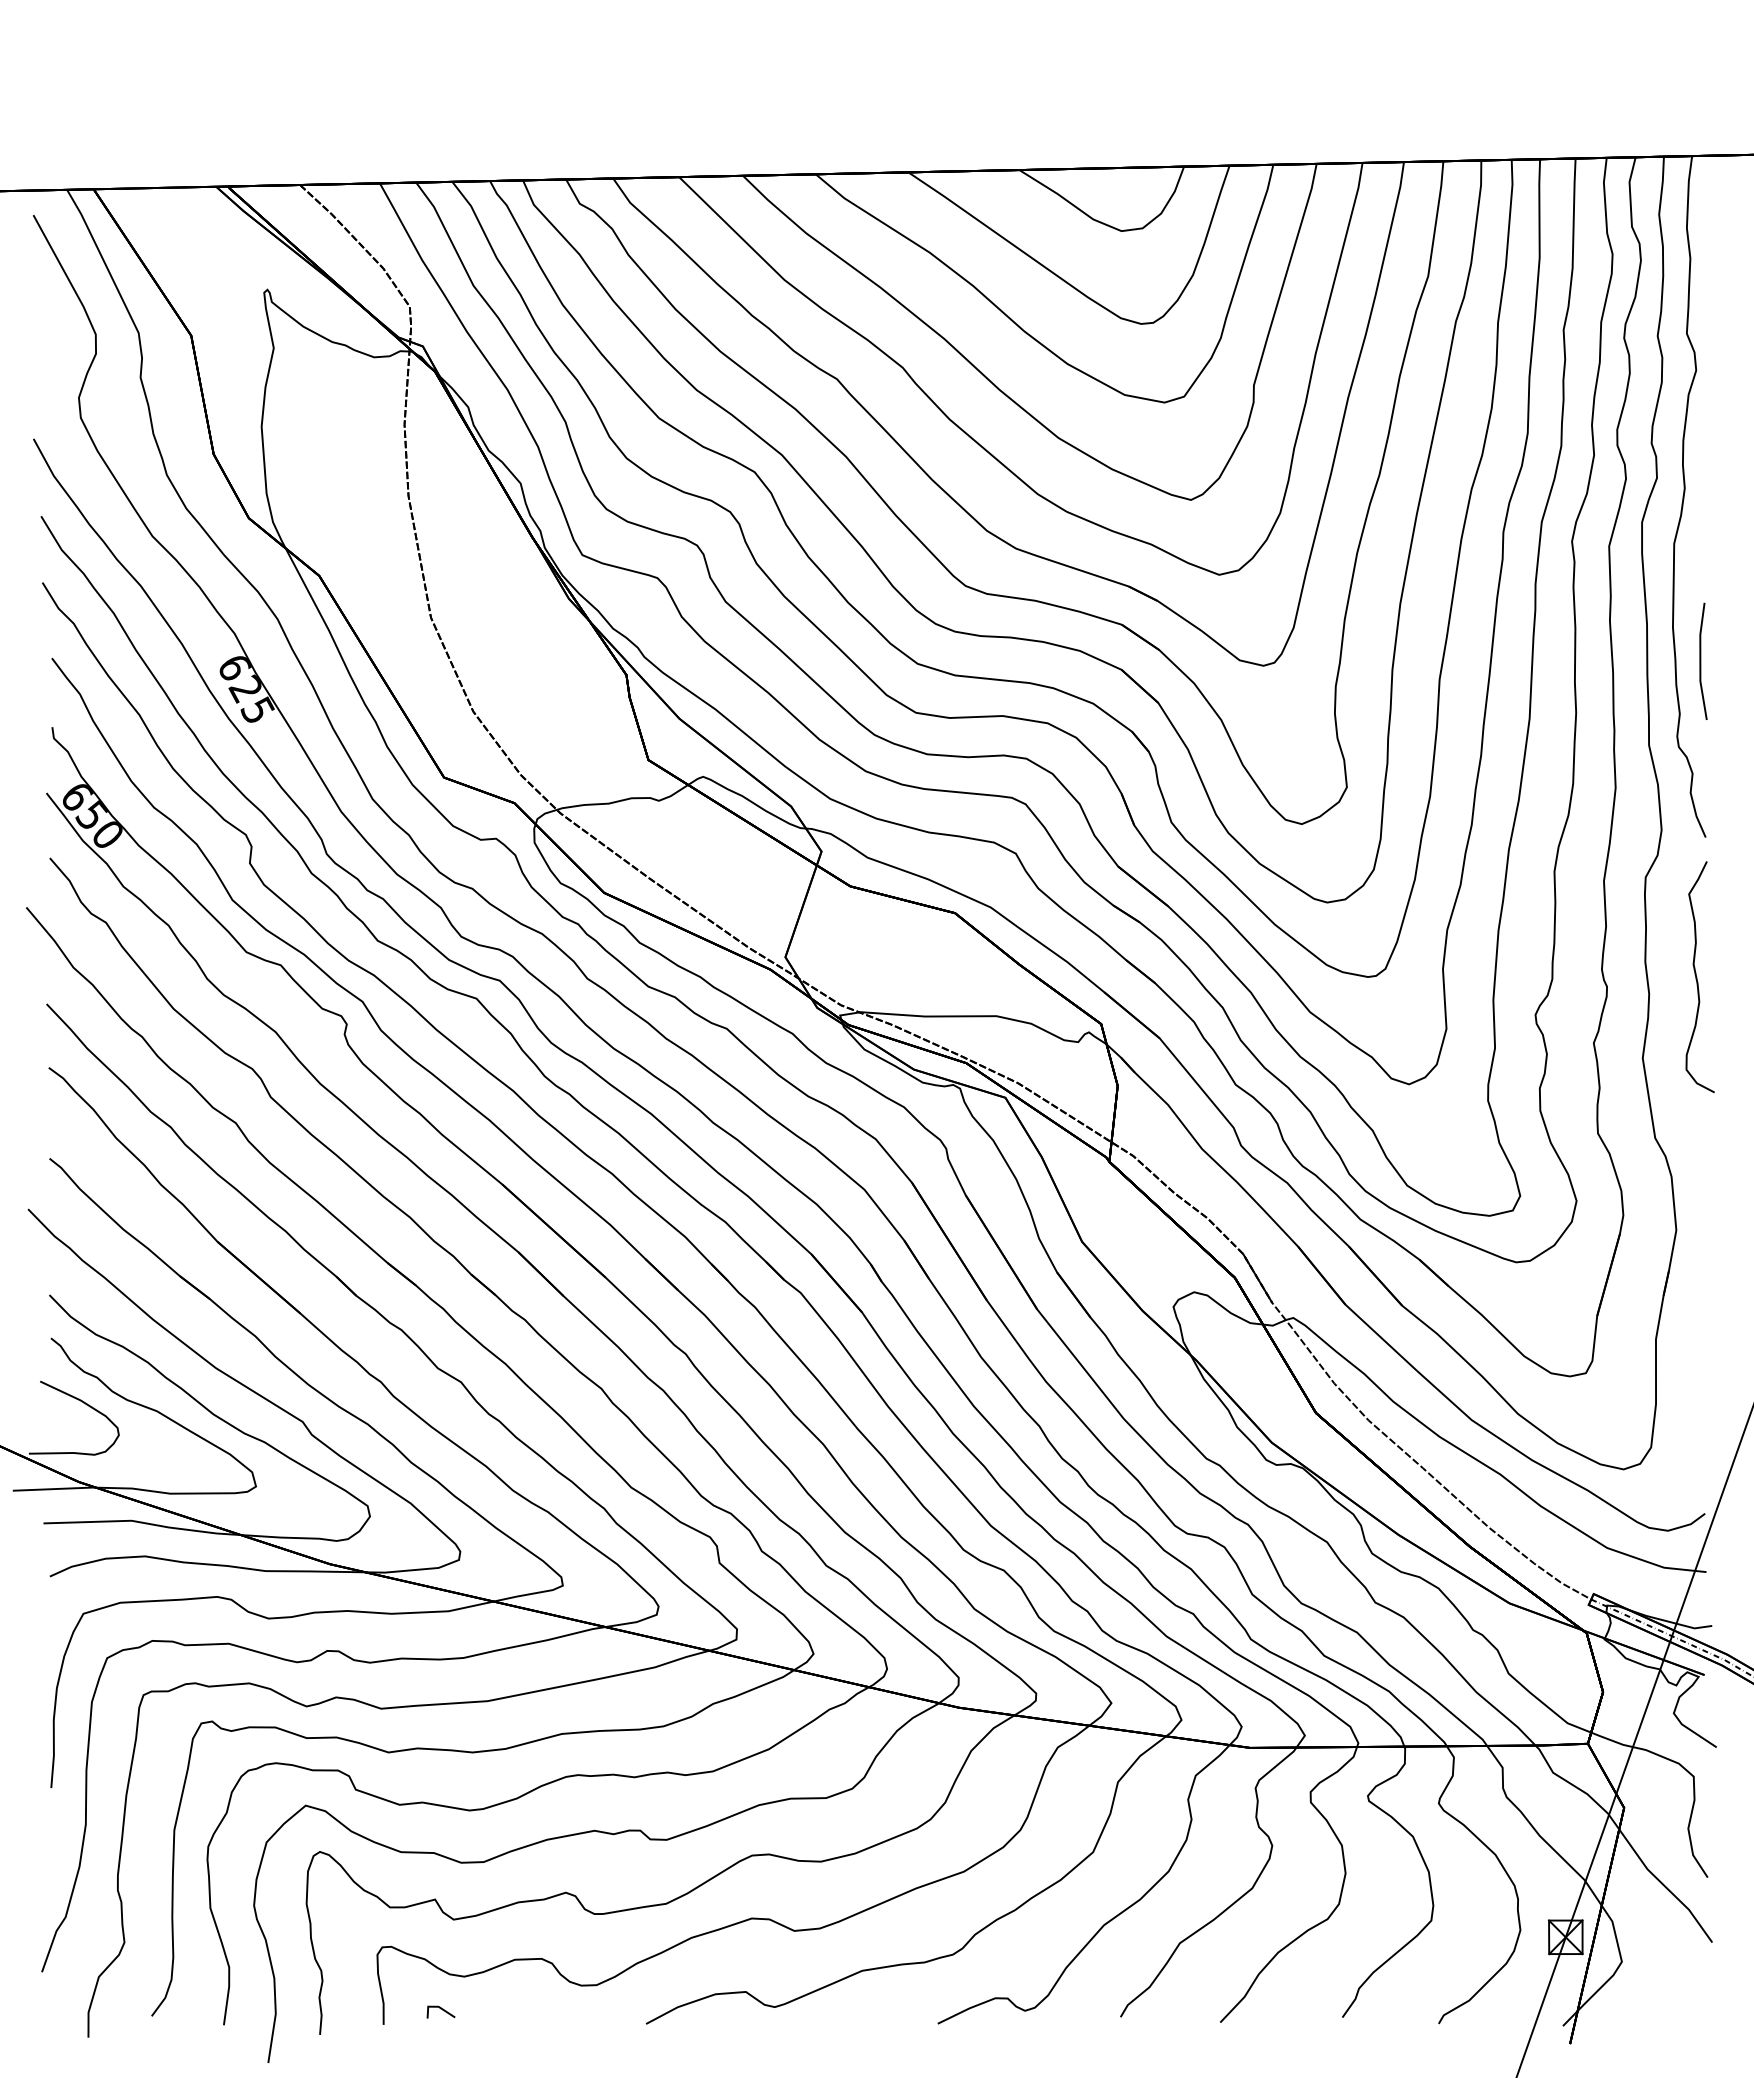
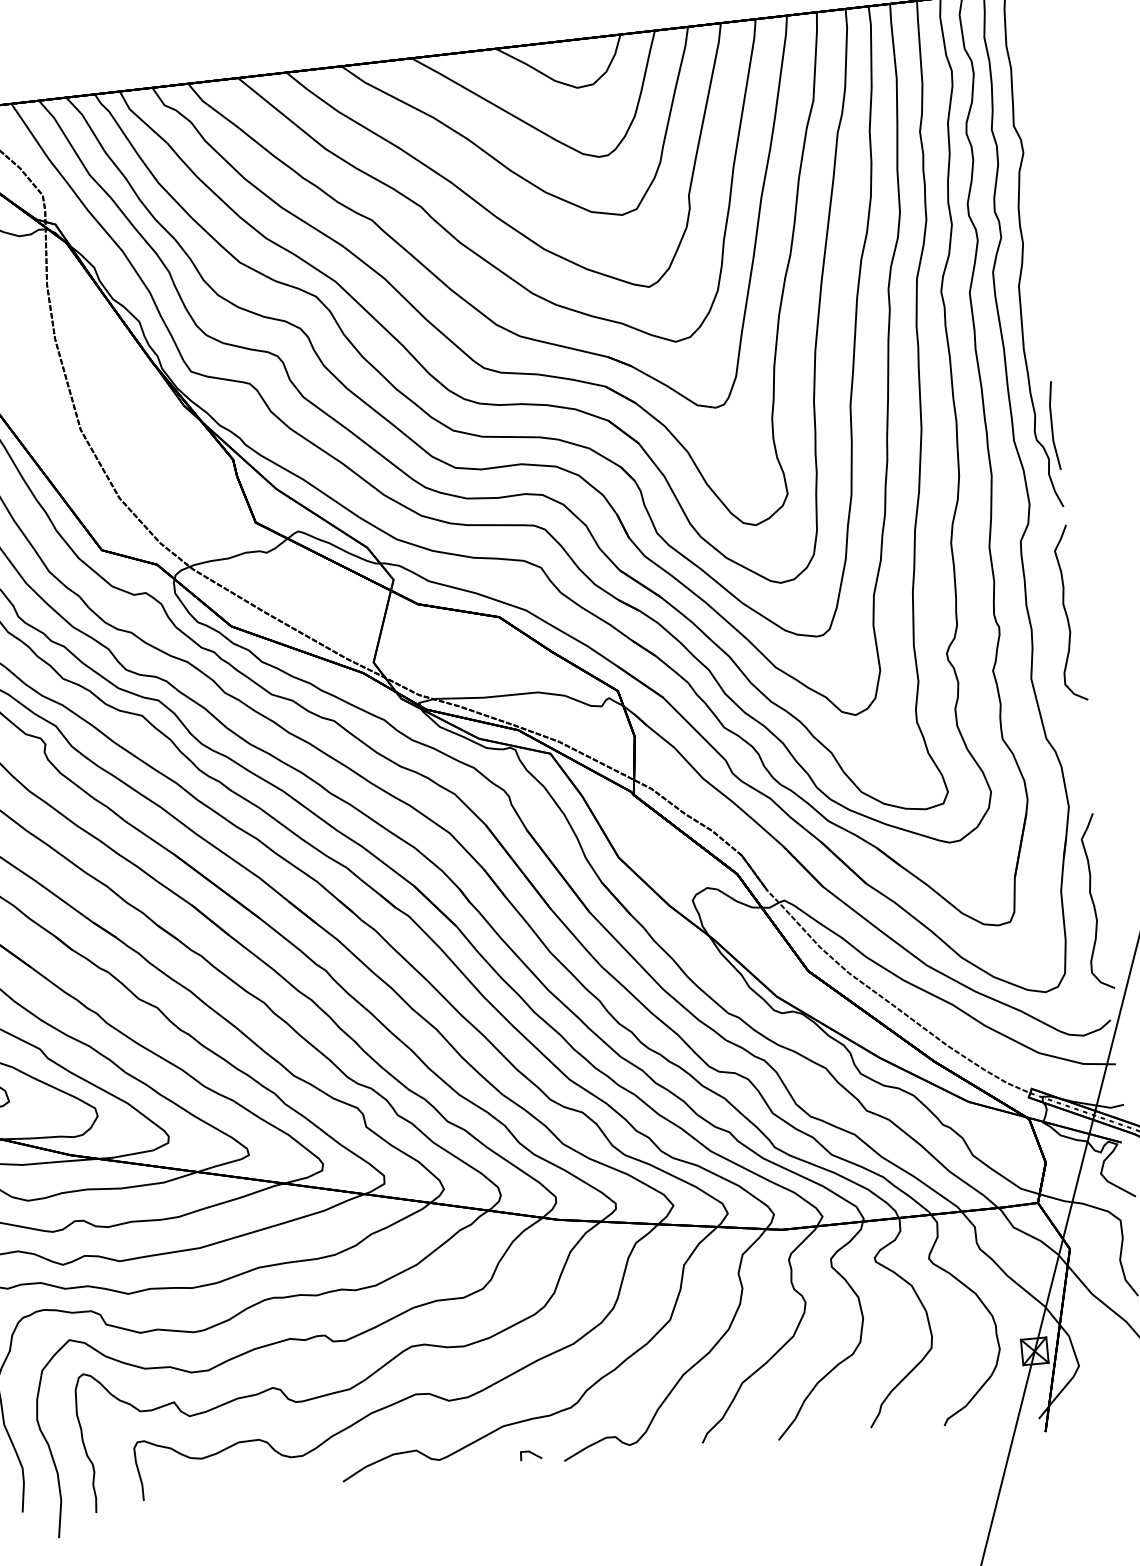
line: (1701, 660) -> (1052, 425), moved
curve: (1697, 1357) -> (1093, 902), added
line: (440, 2009) -> (530, 1453), moved

